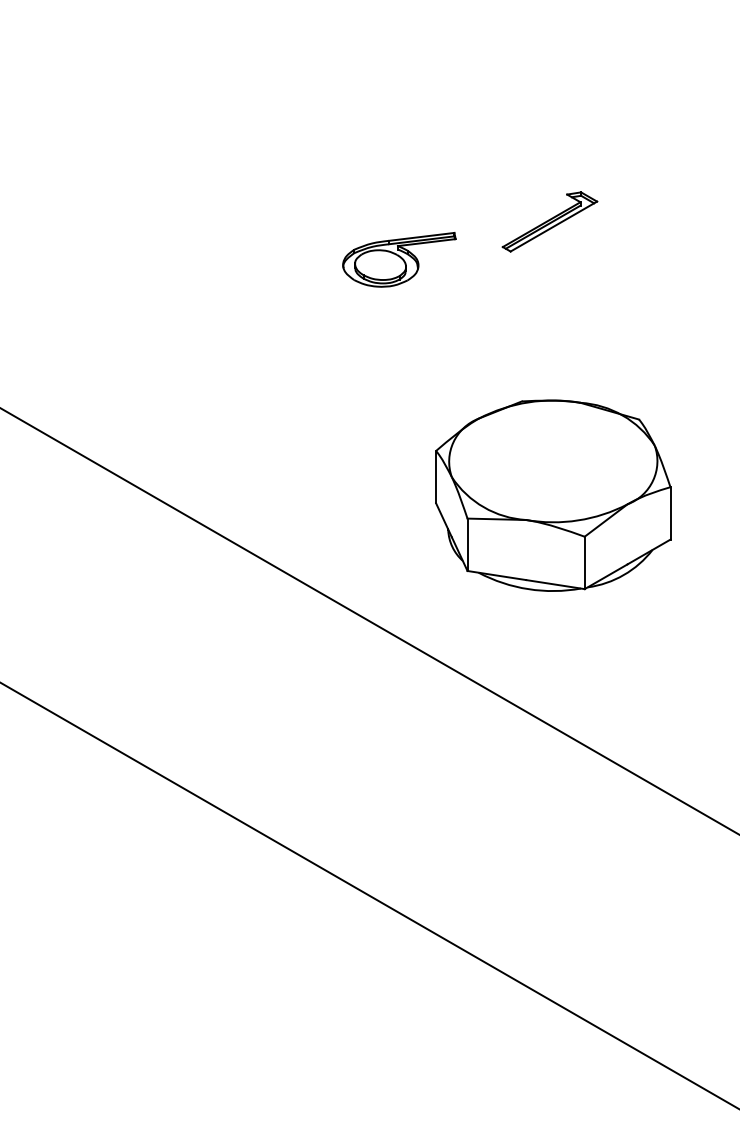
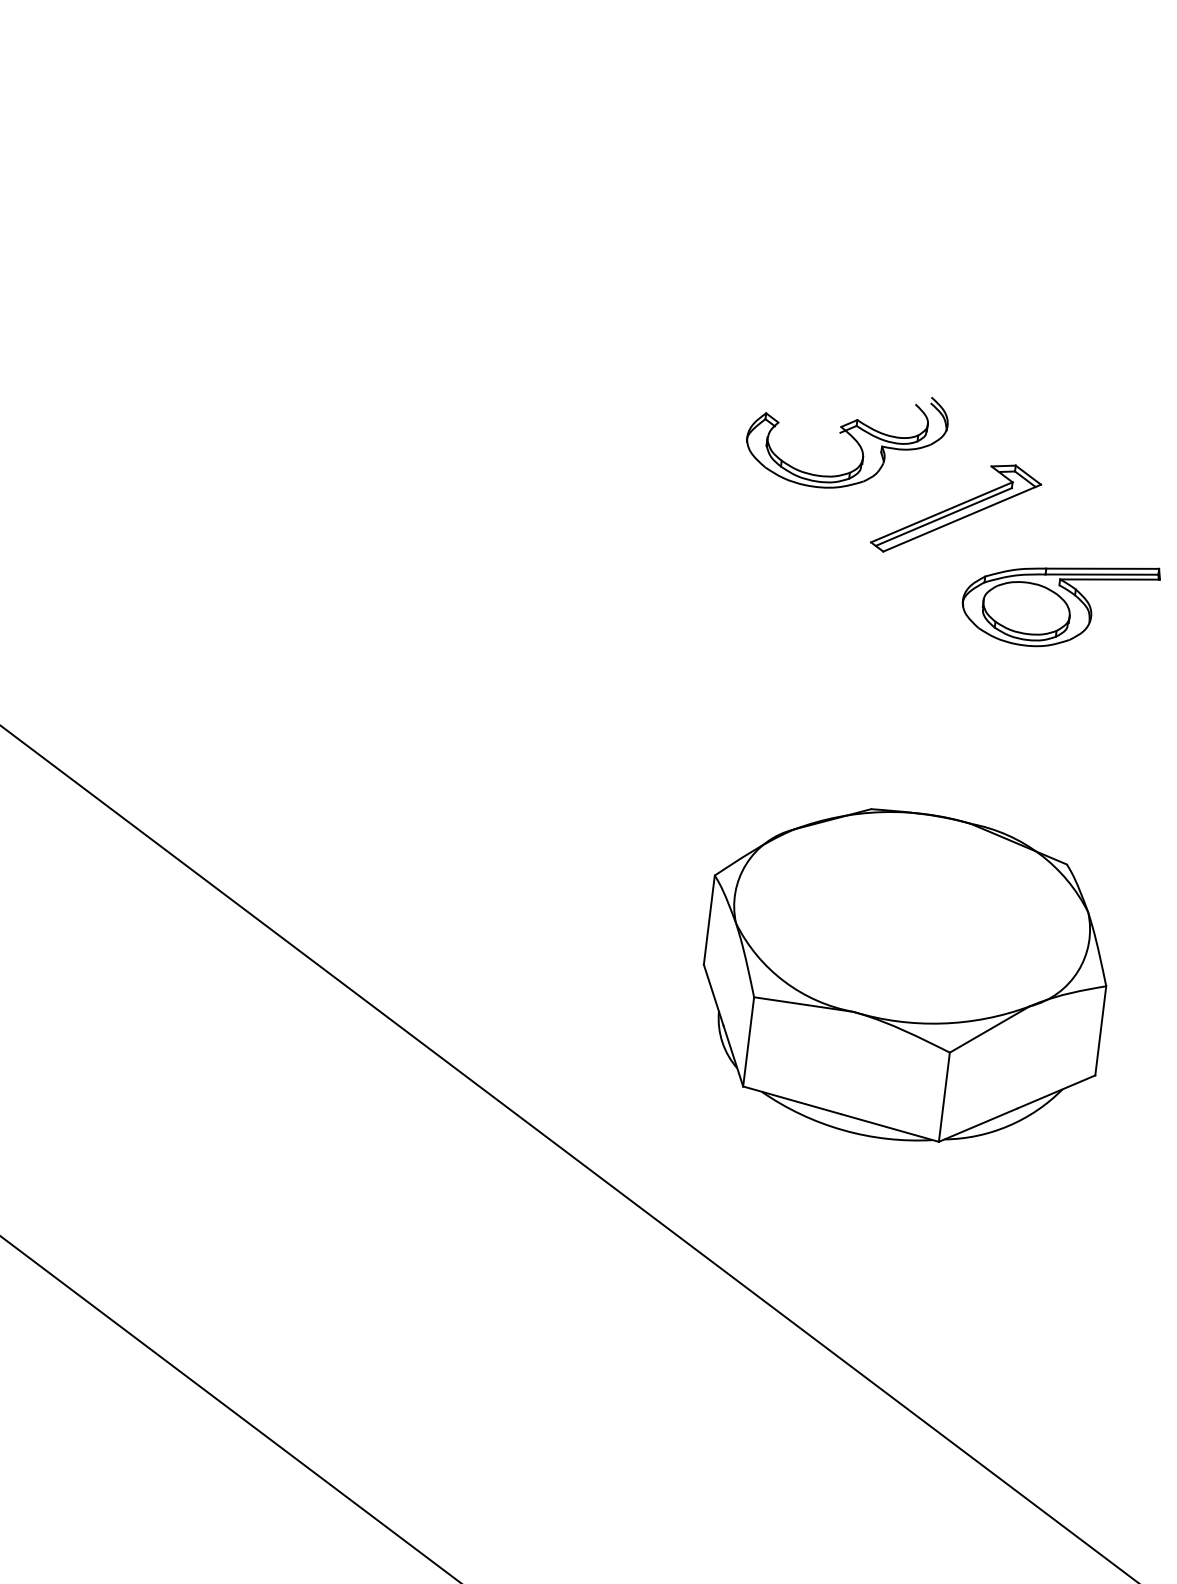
part: (480, 188) -> (845, 437), added
part: (399, 259) -> (1060, 602), moved

